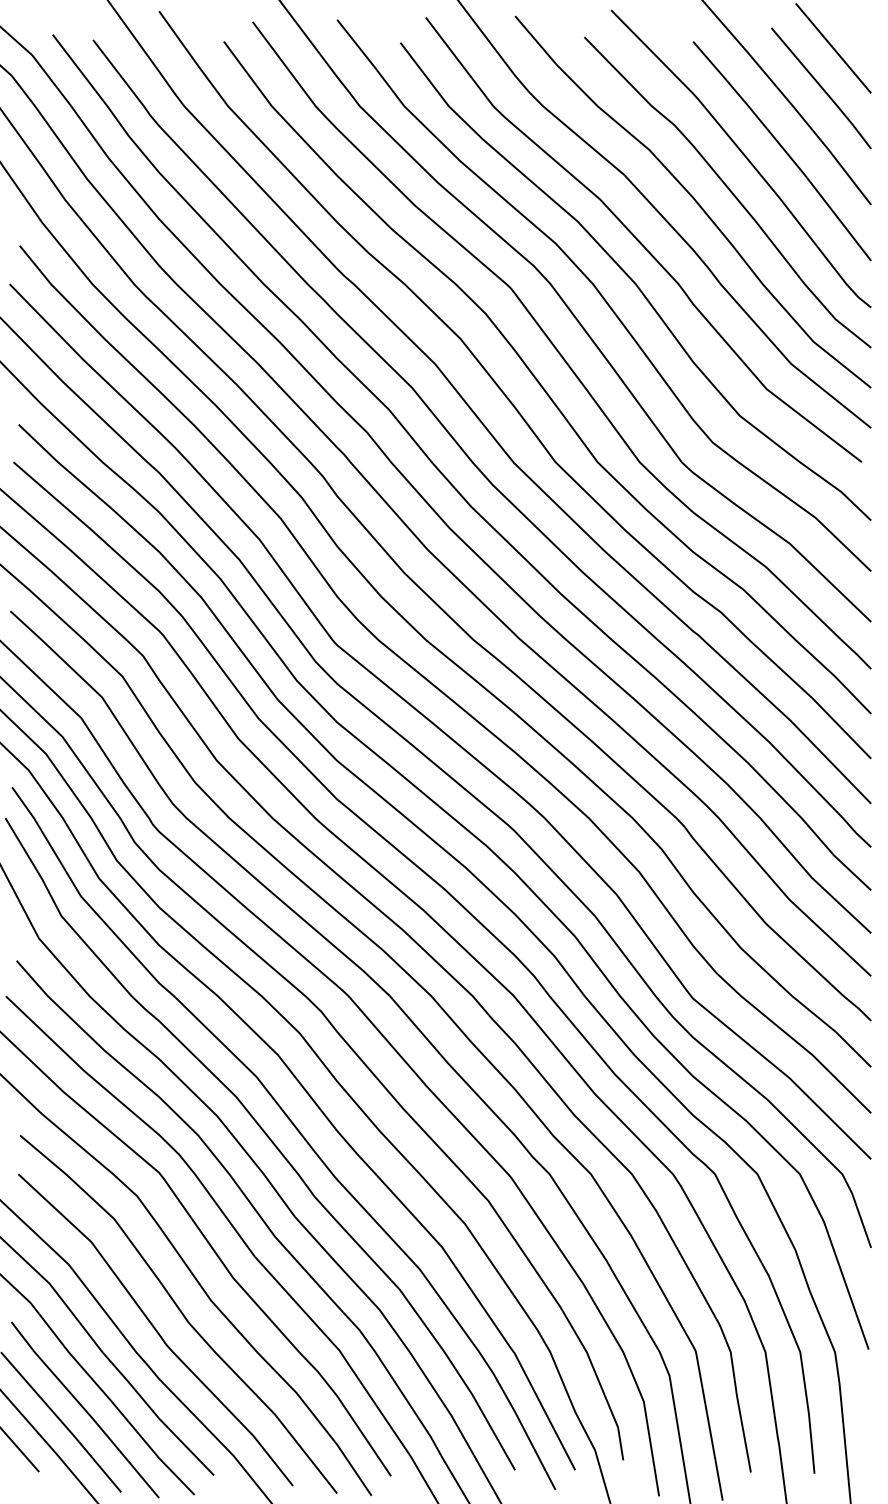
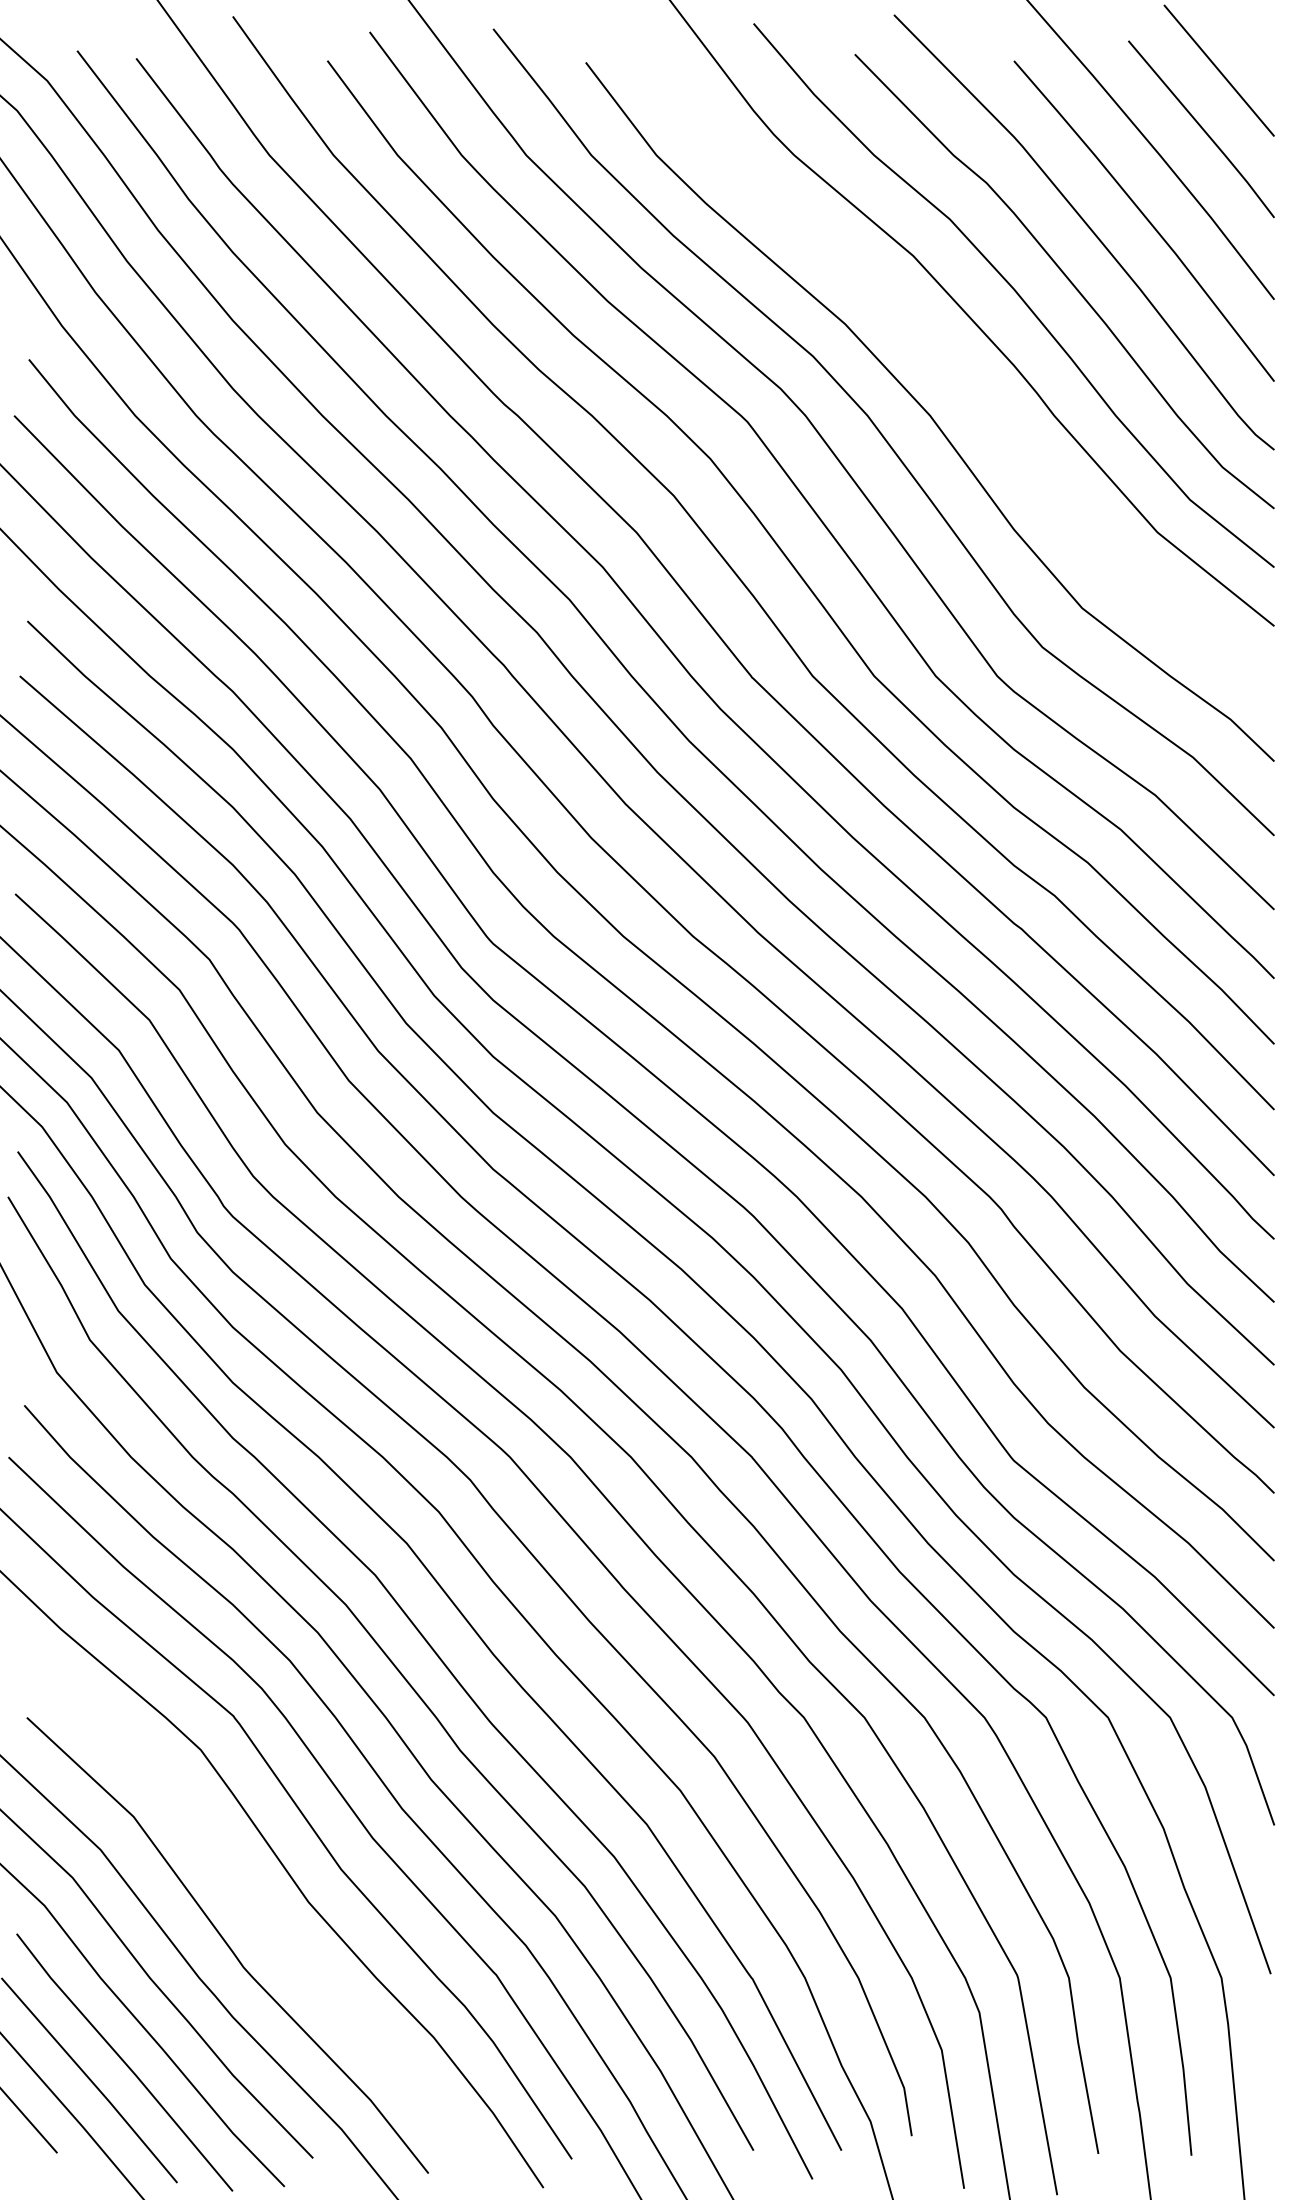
curve: (640, 241) -> (936, 353), removed
curve: (180, 1312) -> (264, 1919), removed

